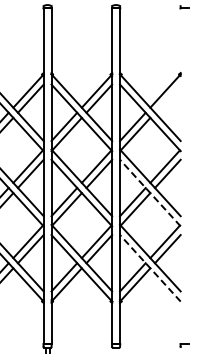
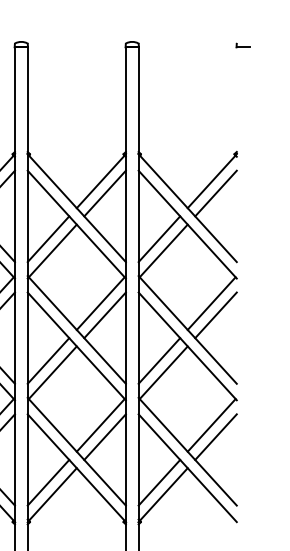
line: (167, 98) -> (215, 193), added
line: (150, 192) -> (187, 345), dashed -> solid
line: (150, 267) -> (187, 466), dashed -> solid

